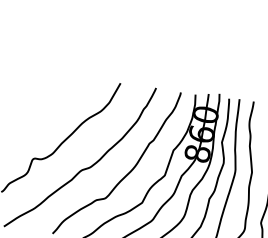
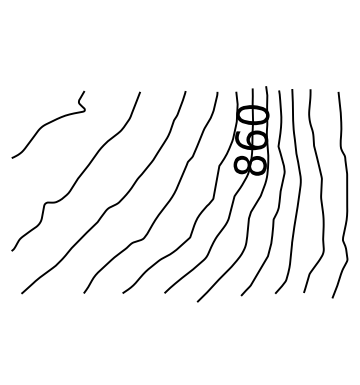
curve: (45, 97) -> (48, 124), added

